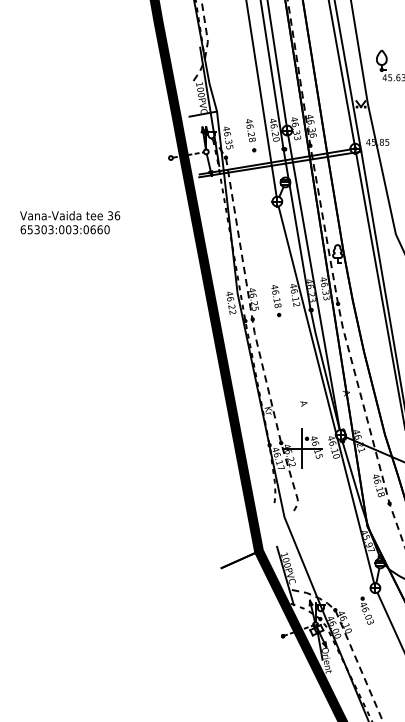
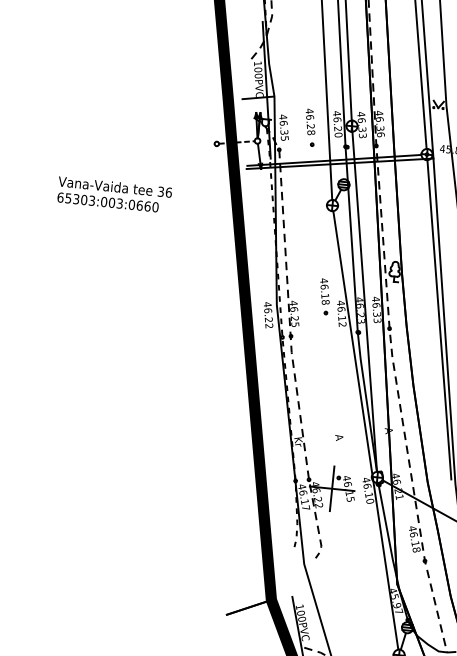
text: (70, 222) -> (114, 194), moved
part: (276, 301) -> (324, 297), moved

